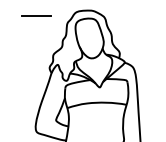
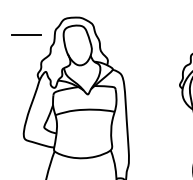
line: (36, 15) -> (26, 34), moved

